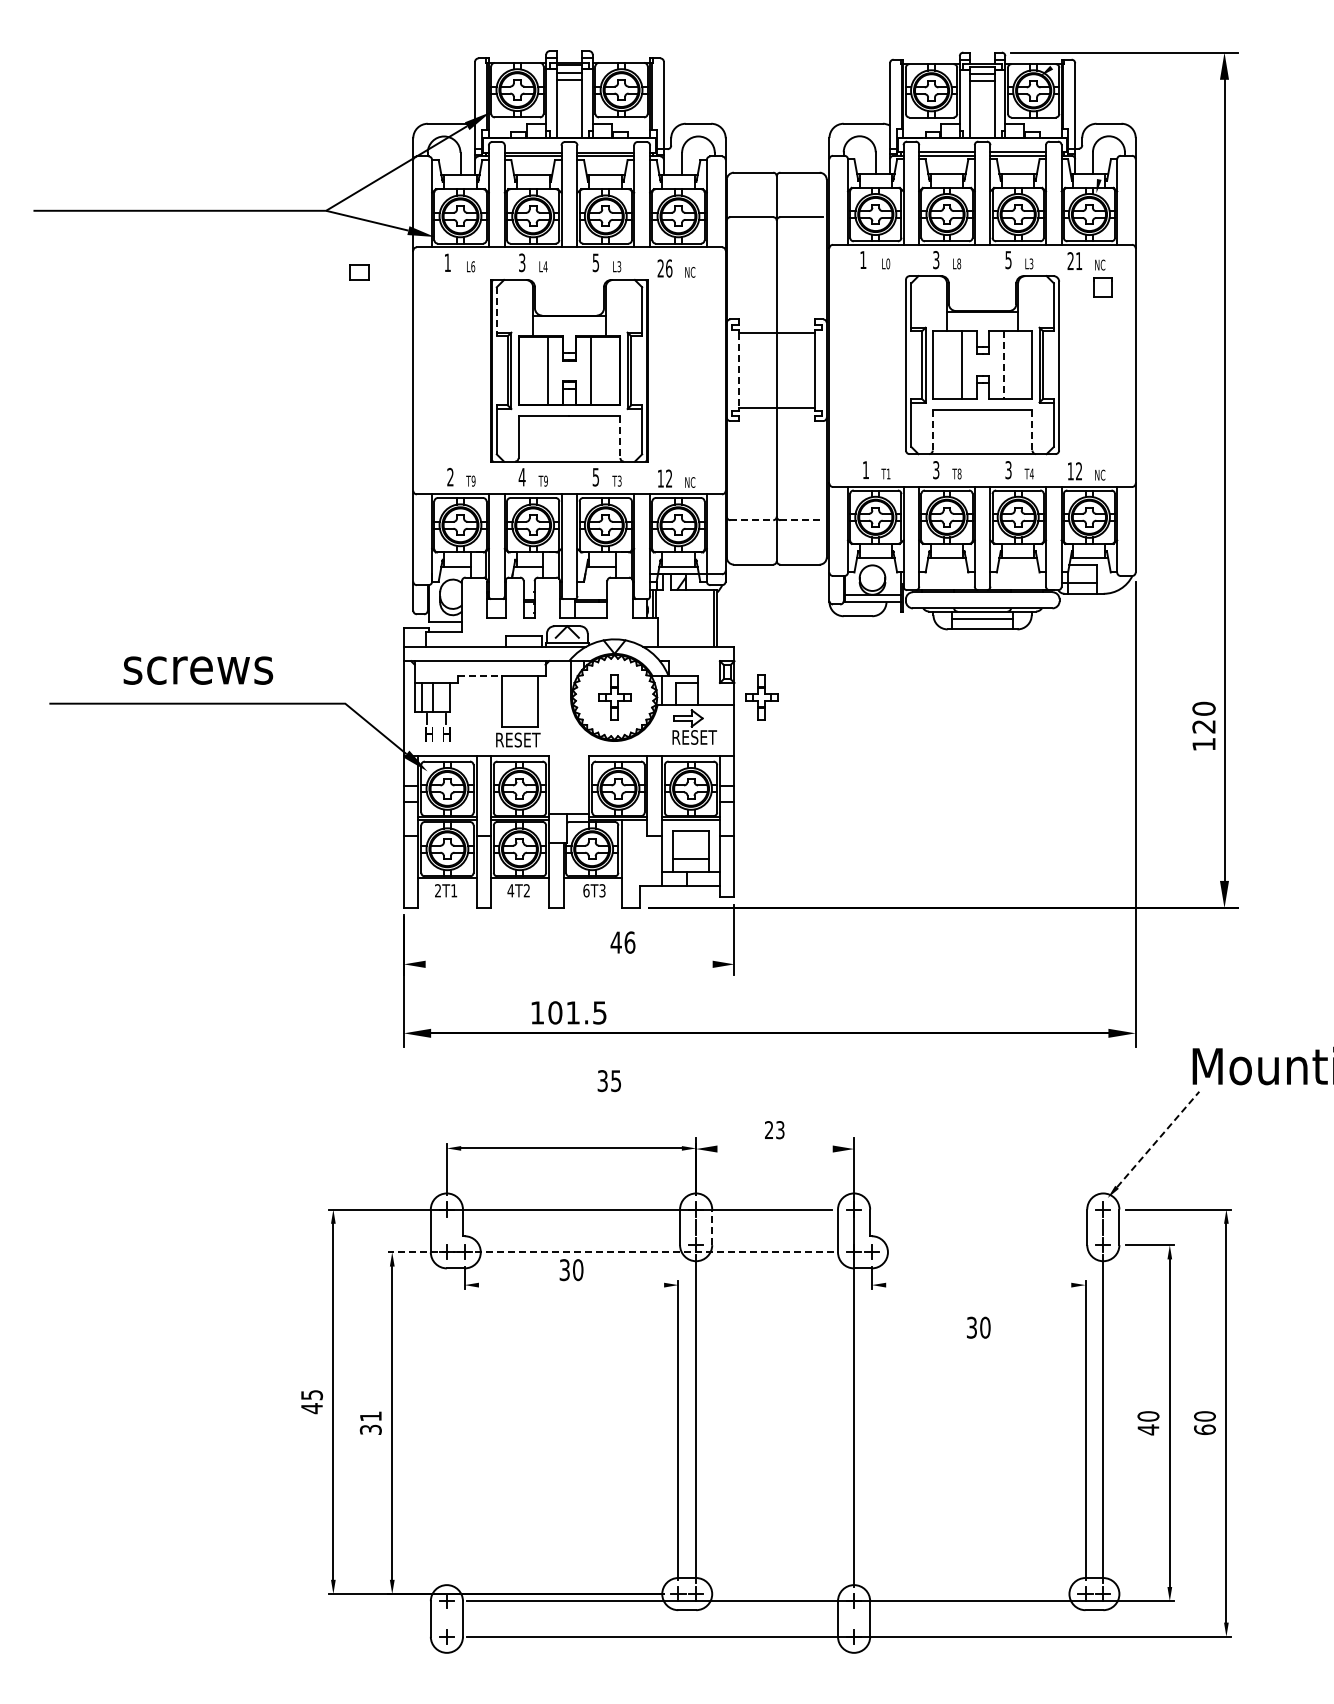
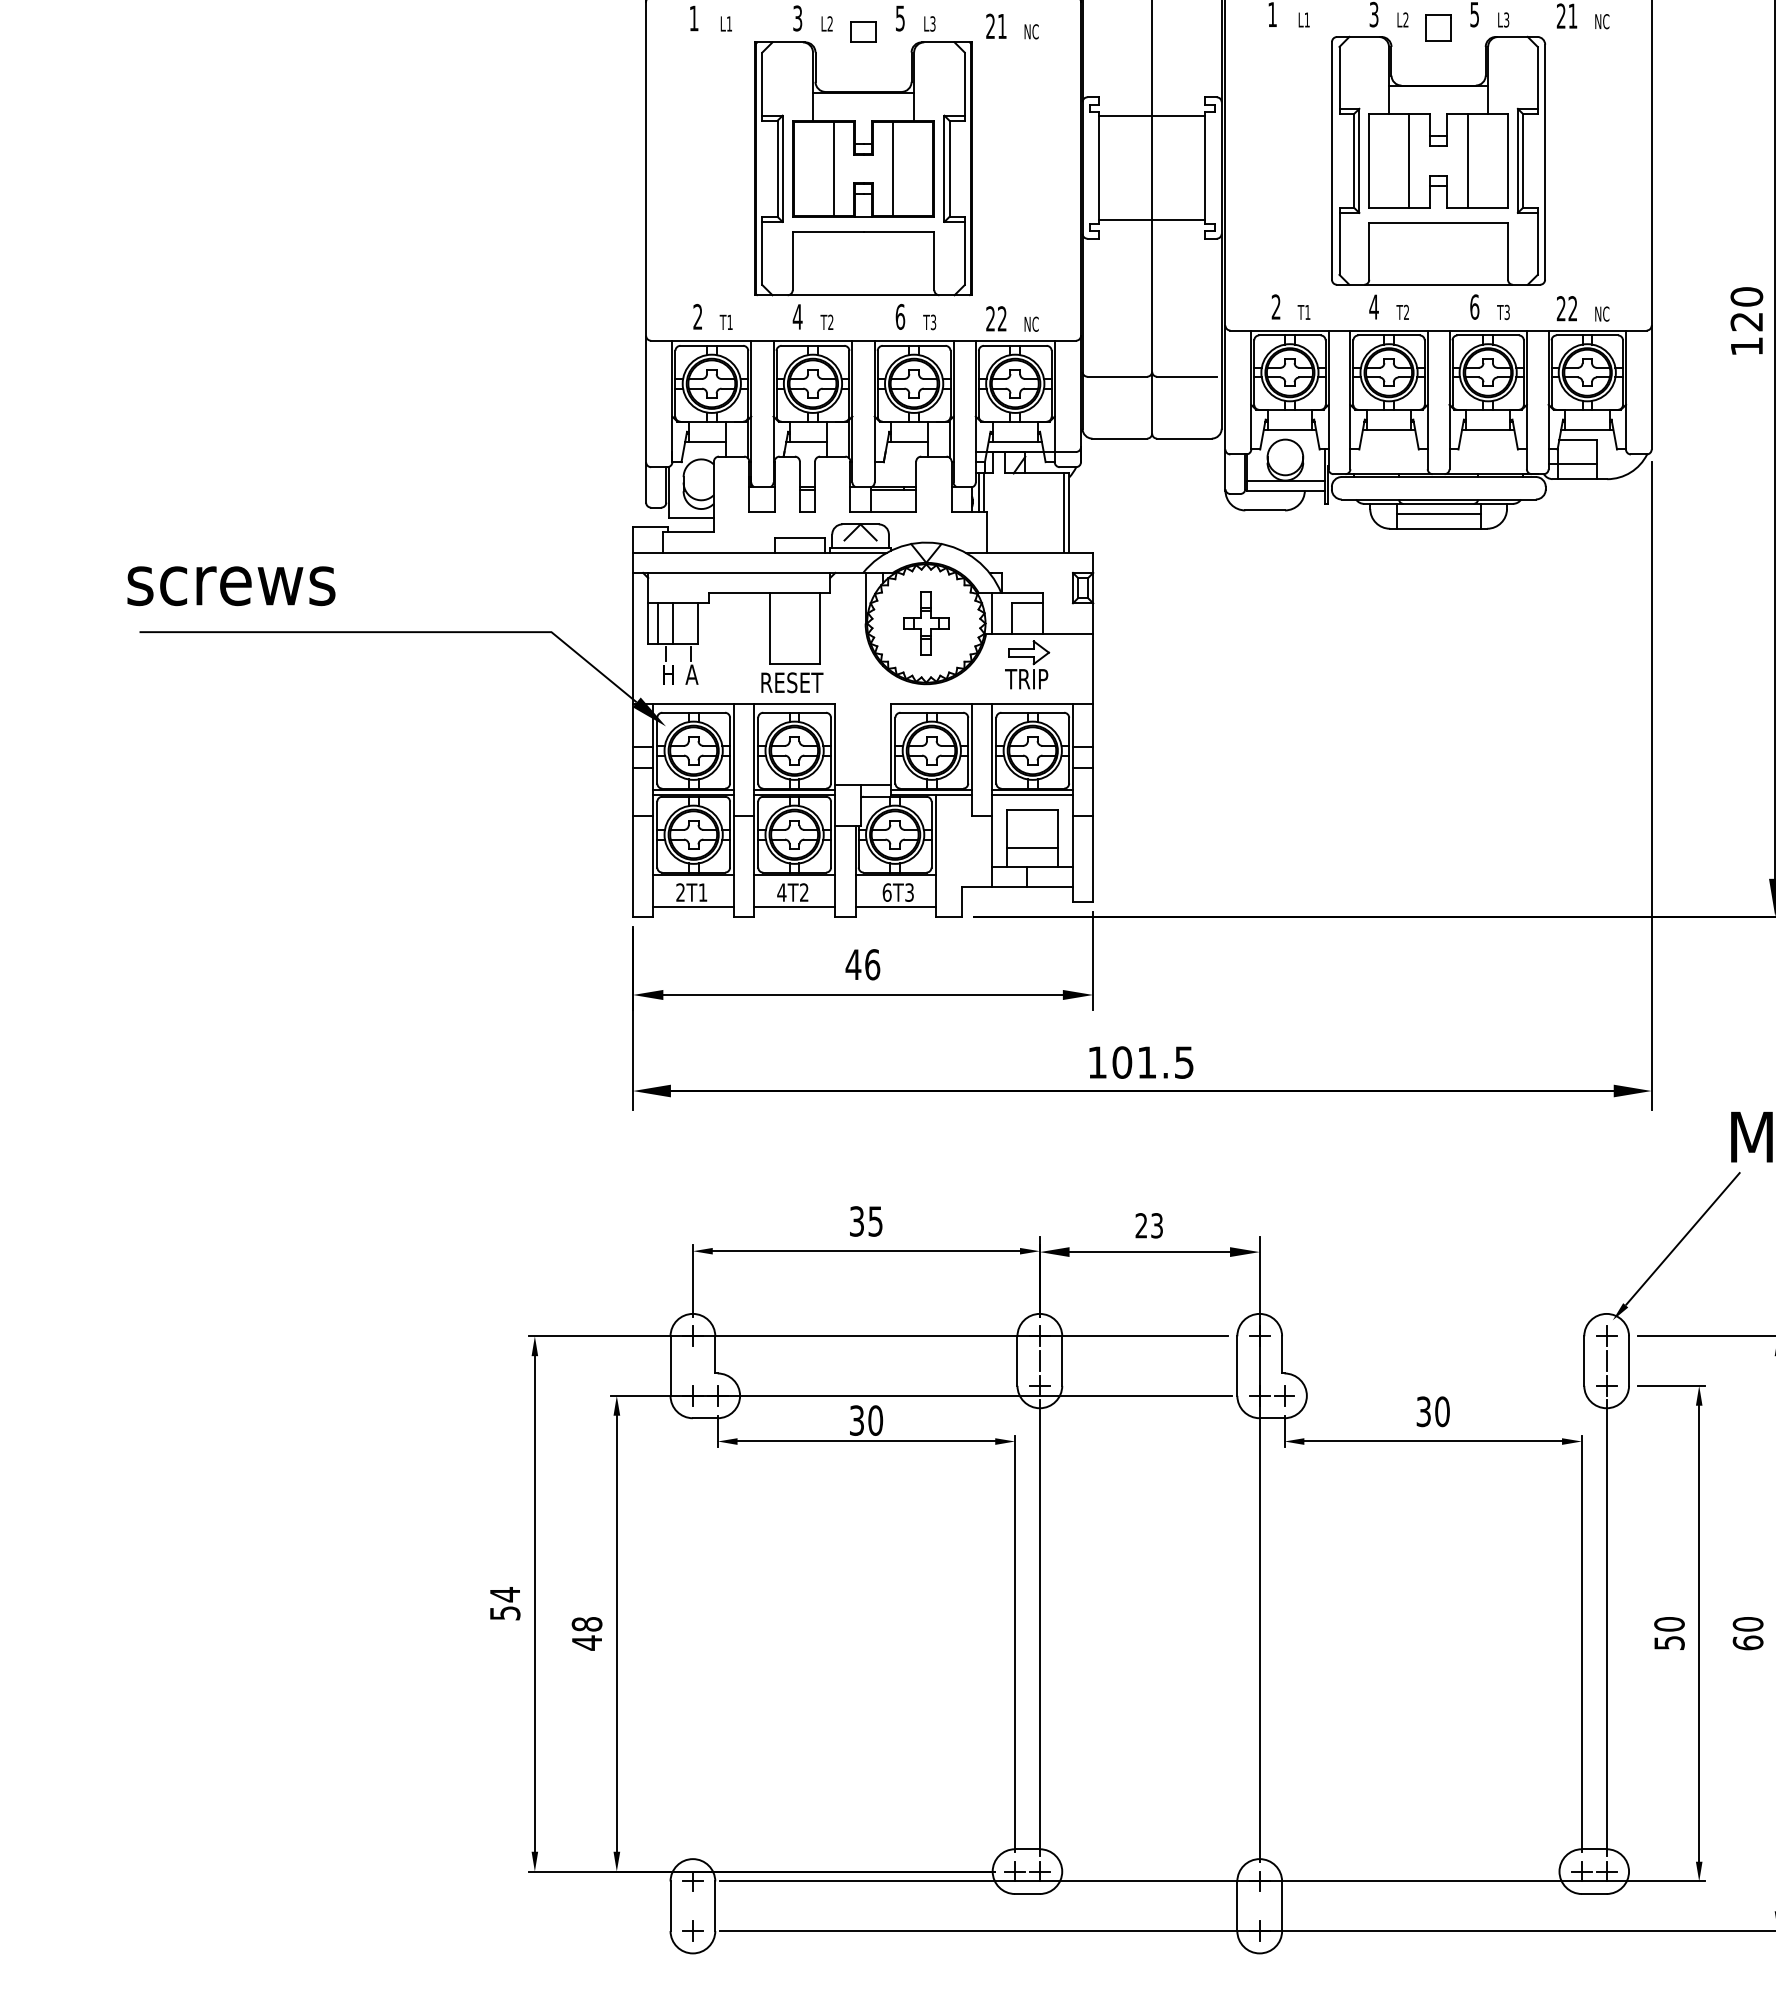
text: (888, 263) -> (1307, 19), L0 -> L1
text: (959, 263) -> (1406, 19), L8 -> L2
text: (473, 266) -> (729, 23), L6 -> L1
text: (545, 266) -> (830, 23), L4 -> L2
text: (669, 268) -> (1002, 26), 26 -> 21
part: (359, 272) -> (863, 31), moved
part: (1102, 287) -> (1438, 27), moved
line: (496, 311) -> (761, 86), dashed -> solid
line: (1003, 365) -> (1467, 161), dashed -> solid
line: (738, 370) -> (1098, 168), dashed -> solid
line: (932, 430) -> (1368, 251), dashed -> solid
line: (1032, 430) -> (1508, 251), dashed -> solid
line: (620, 437) -> (934, 261), dashed -> solid
text: (865, 469) -> (1275, 306), 1 -> 2
text: (935, 470) -> (1373, 307), 3 -> 4
text: (1008, 470) -> (1474, 307), 3 -> 6
text: (1070, 471) -> (1560, 308), 12 -> 22
text: (959, 473) -> (1406, 311), T8 -> T2
text: (1031, 473) -> (1506, 311), T4 -> T3
text: (595, 476) -> (899, 315), 5 -> 6
text: (660, 478) -> (990, 318), 12 -> 22
text: (473, 480) -> (729, 321), T9 -> T1
text: (545, 481) -> (830, 322), T9 -> T2
line: (752, 520) -> (1118, 377), dashed -> solid
line: (802, 520) -> (1187, 377), dashed -> solid
text: (198, 670) -> (231, 585), moved
line: (480, 675) -> (739, 592), dashed -> solid
part: (761, 697) -> (1130, 623), removed
text: (1203, 725) -> (1746, 320), moved
text: (445, 734) -> (690, 675), H -> A
text: (694, 737) -> (1037, 679), RESET -> TRIP
line: (447, 900) -> (693, 906), added
line: (520, 900) -> (795, 906), added
line: (592, 900) -> (895, 906), added
text: (622, 942) -> (862, 964), moved
line: (568, 964) -> (862, 995), added
text: (568, 1012) -> (1140, 1062), moved
text: (608, 1081) -> (864, 1222), moved
line: (1158, 1139) -> (1683, 1238), dashed -> solid
line: (774, 1149) -> (1148, 1252), added
line: (712, 1227) -> (1062, 1361), dashed -> solid
line: (610, 1252) -> (920, 1396), dashed -> solid
line: (571, 1285) -> (866, 1442), added
line: (978, 1285) -> (1432, 1442), added
text: (978, 1327) -> (1432, 1411), moved
text: (312, 1401) -> (505, 1603), 45 -> 54
text: (370, 1423) -> (586, 1634), 31 -> 48
text: (1148, 1429) -> (1669, 1642), 40 -> 50

